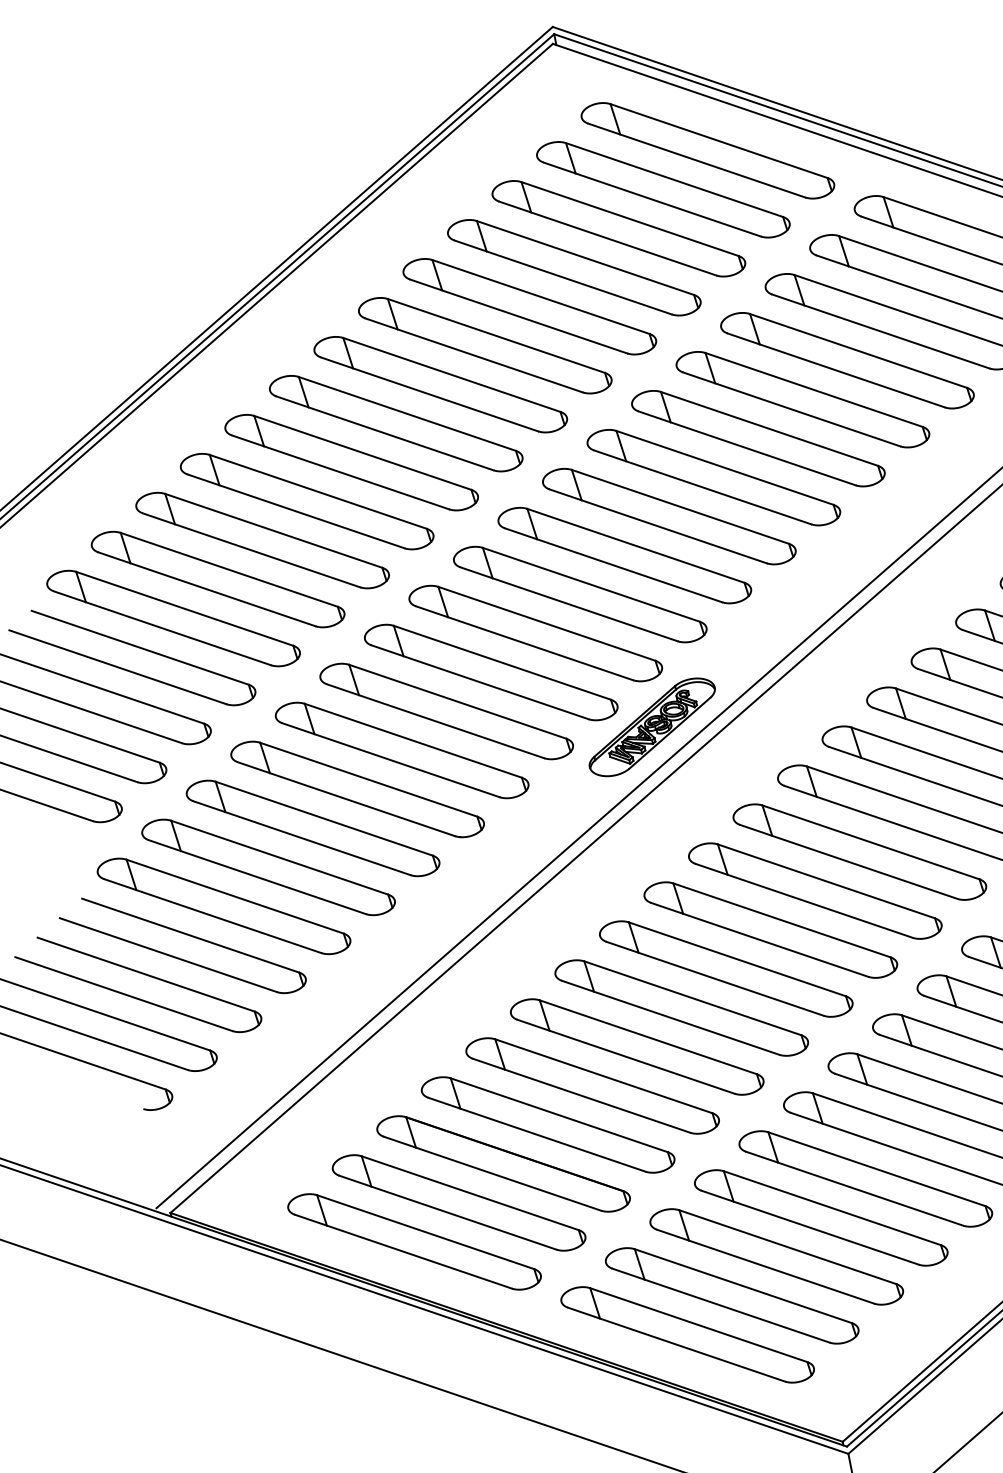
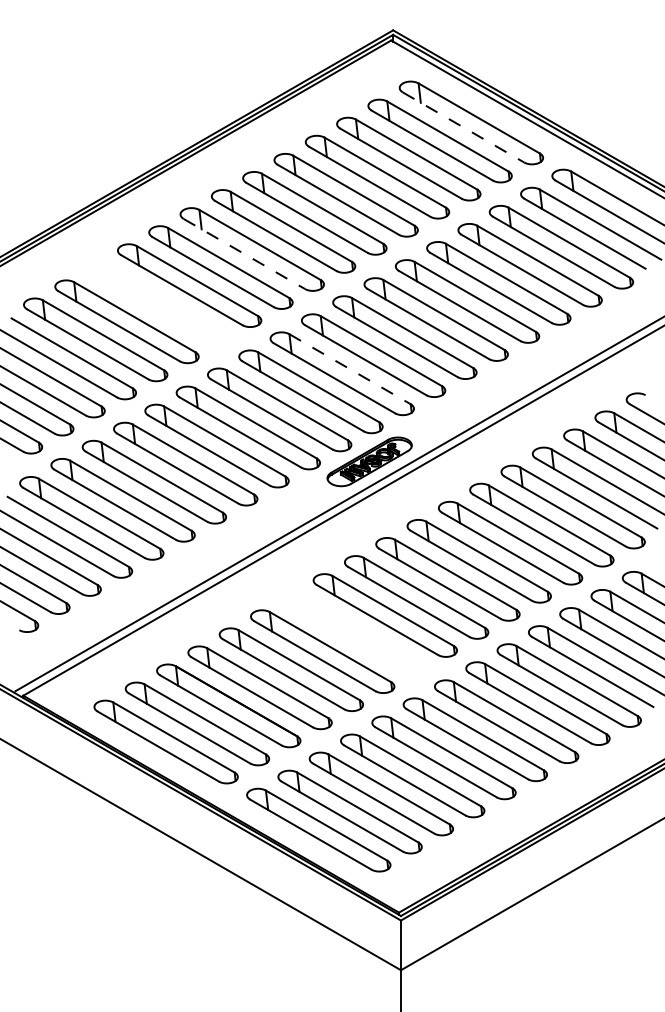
line: (698, 160) -> (464, 127), solid -> dashed
line: (385, 434) -> (244, 254), solid -> dashed
part: (261, 540) -> (157, 303), removed
line: (592, 585) -> (350, 369), solid -> dashed
part: (680, 1008) -> (353, 633), removed

